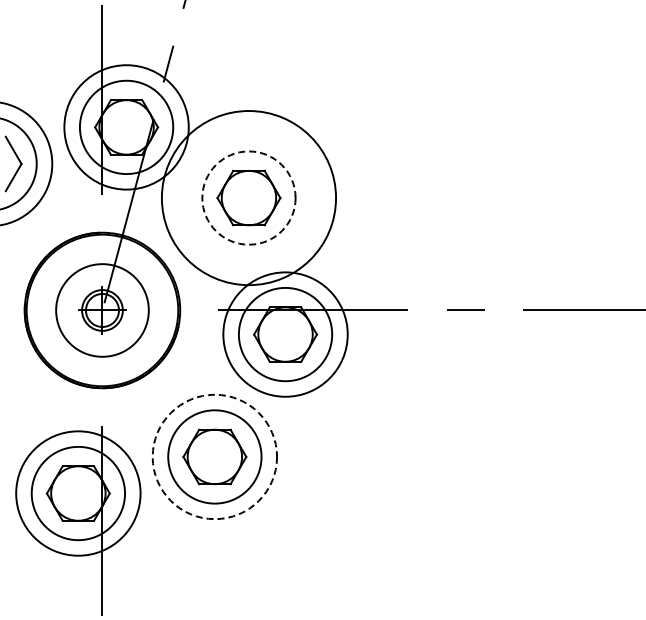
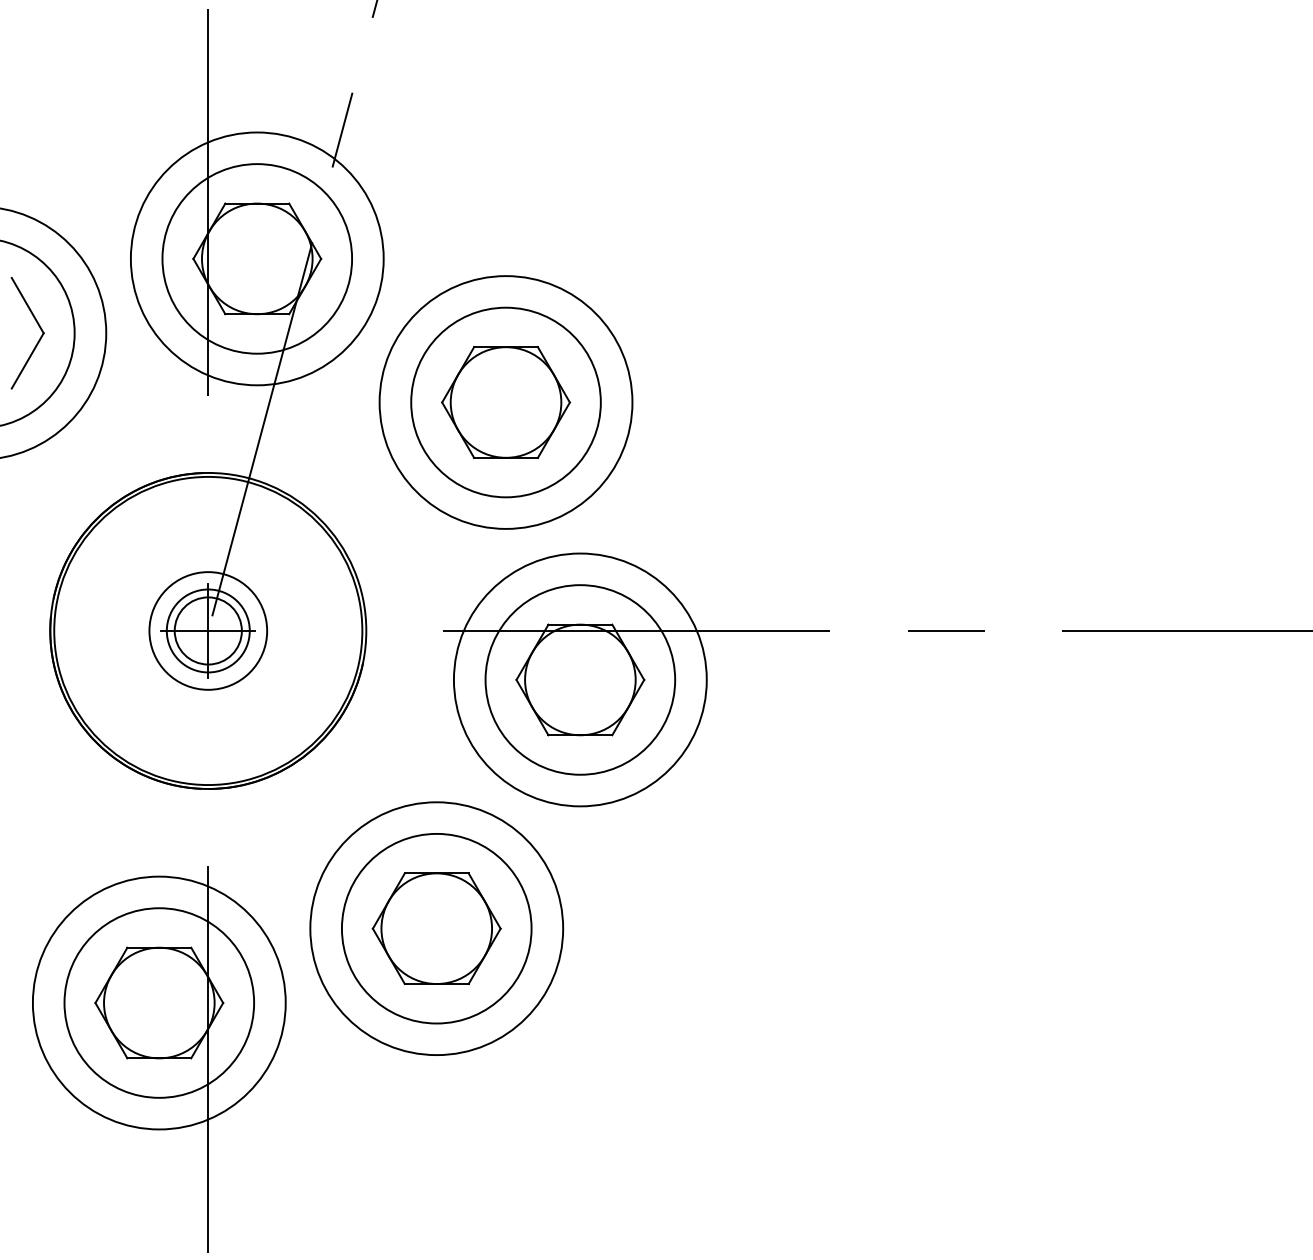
circle: (248, 197) -> (505, 401), dashed -> solid
circle: (248, 197) -> (505, 401), size x0.71
circle: (102, 310) -> (208, 631), size x0.62
circle: (214, 456) -> (435, 927), dashed -> solid

